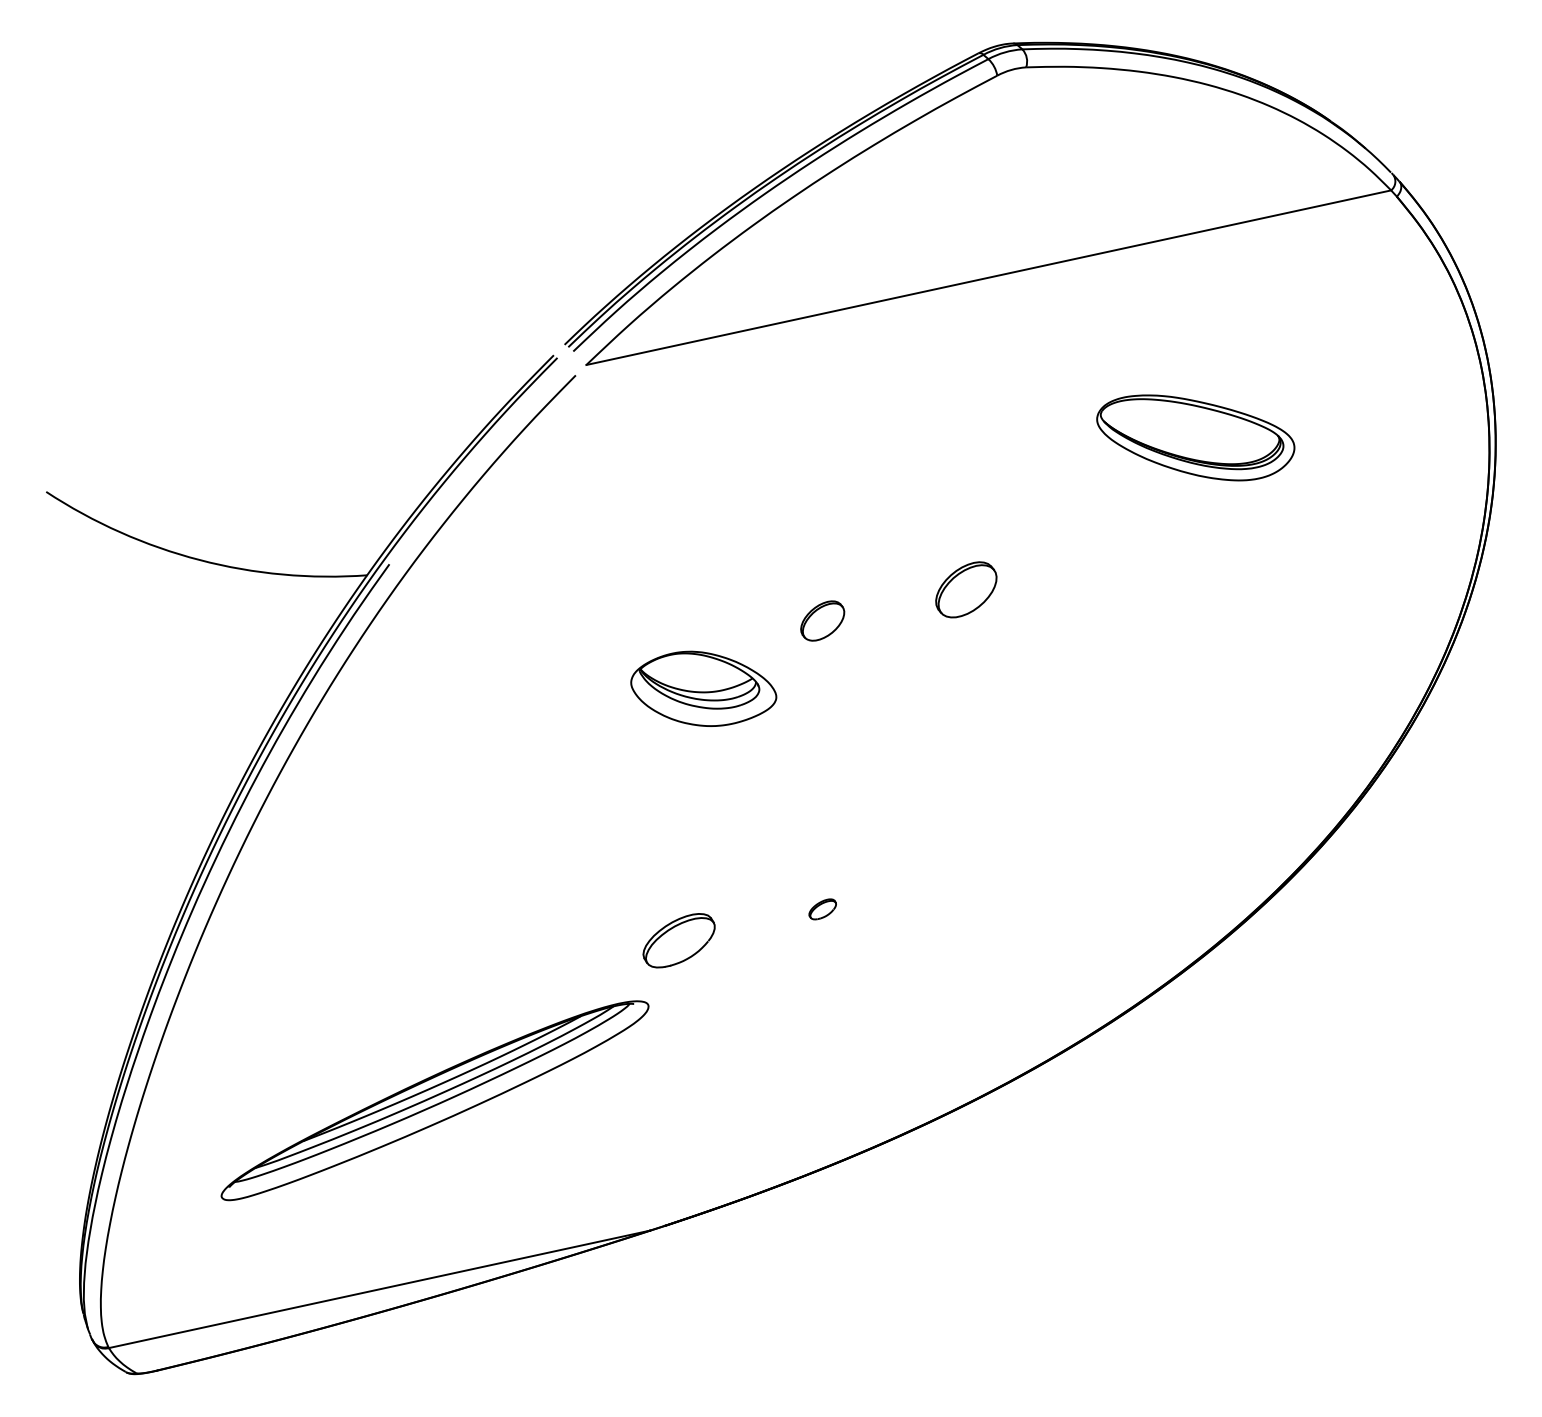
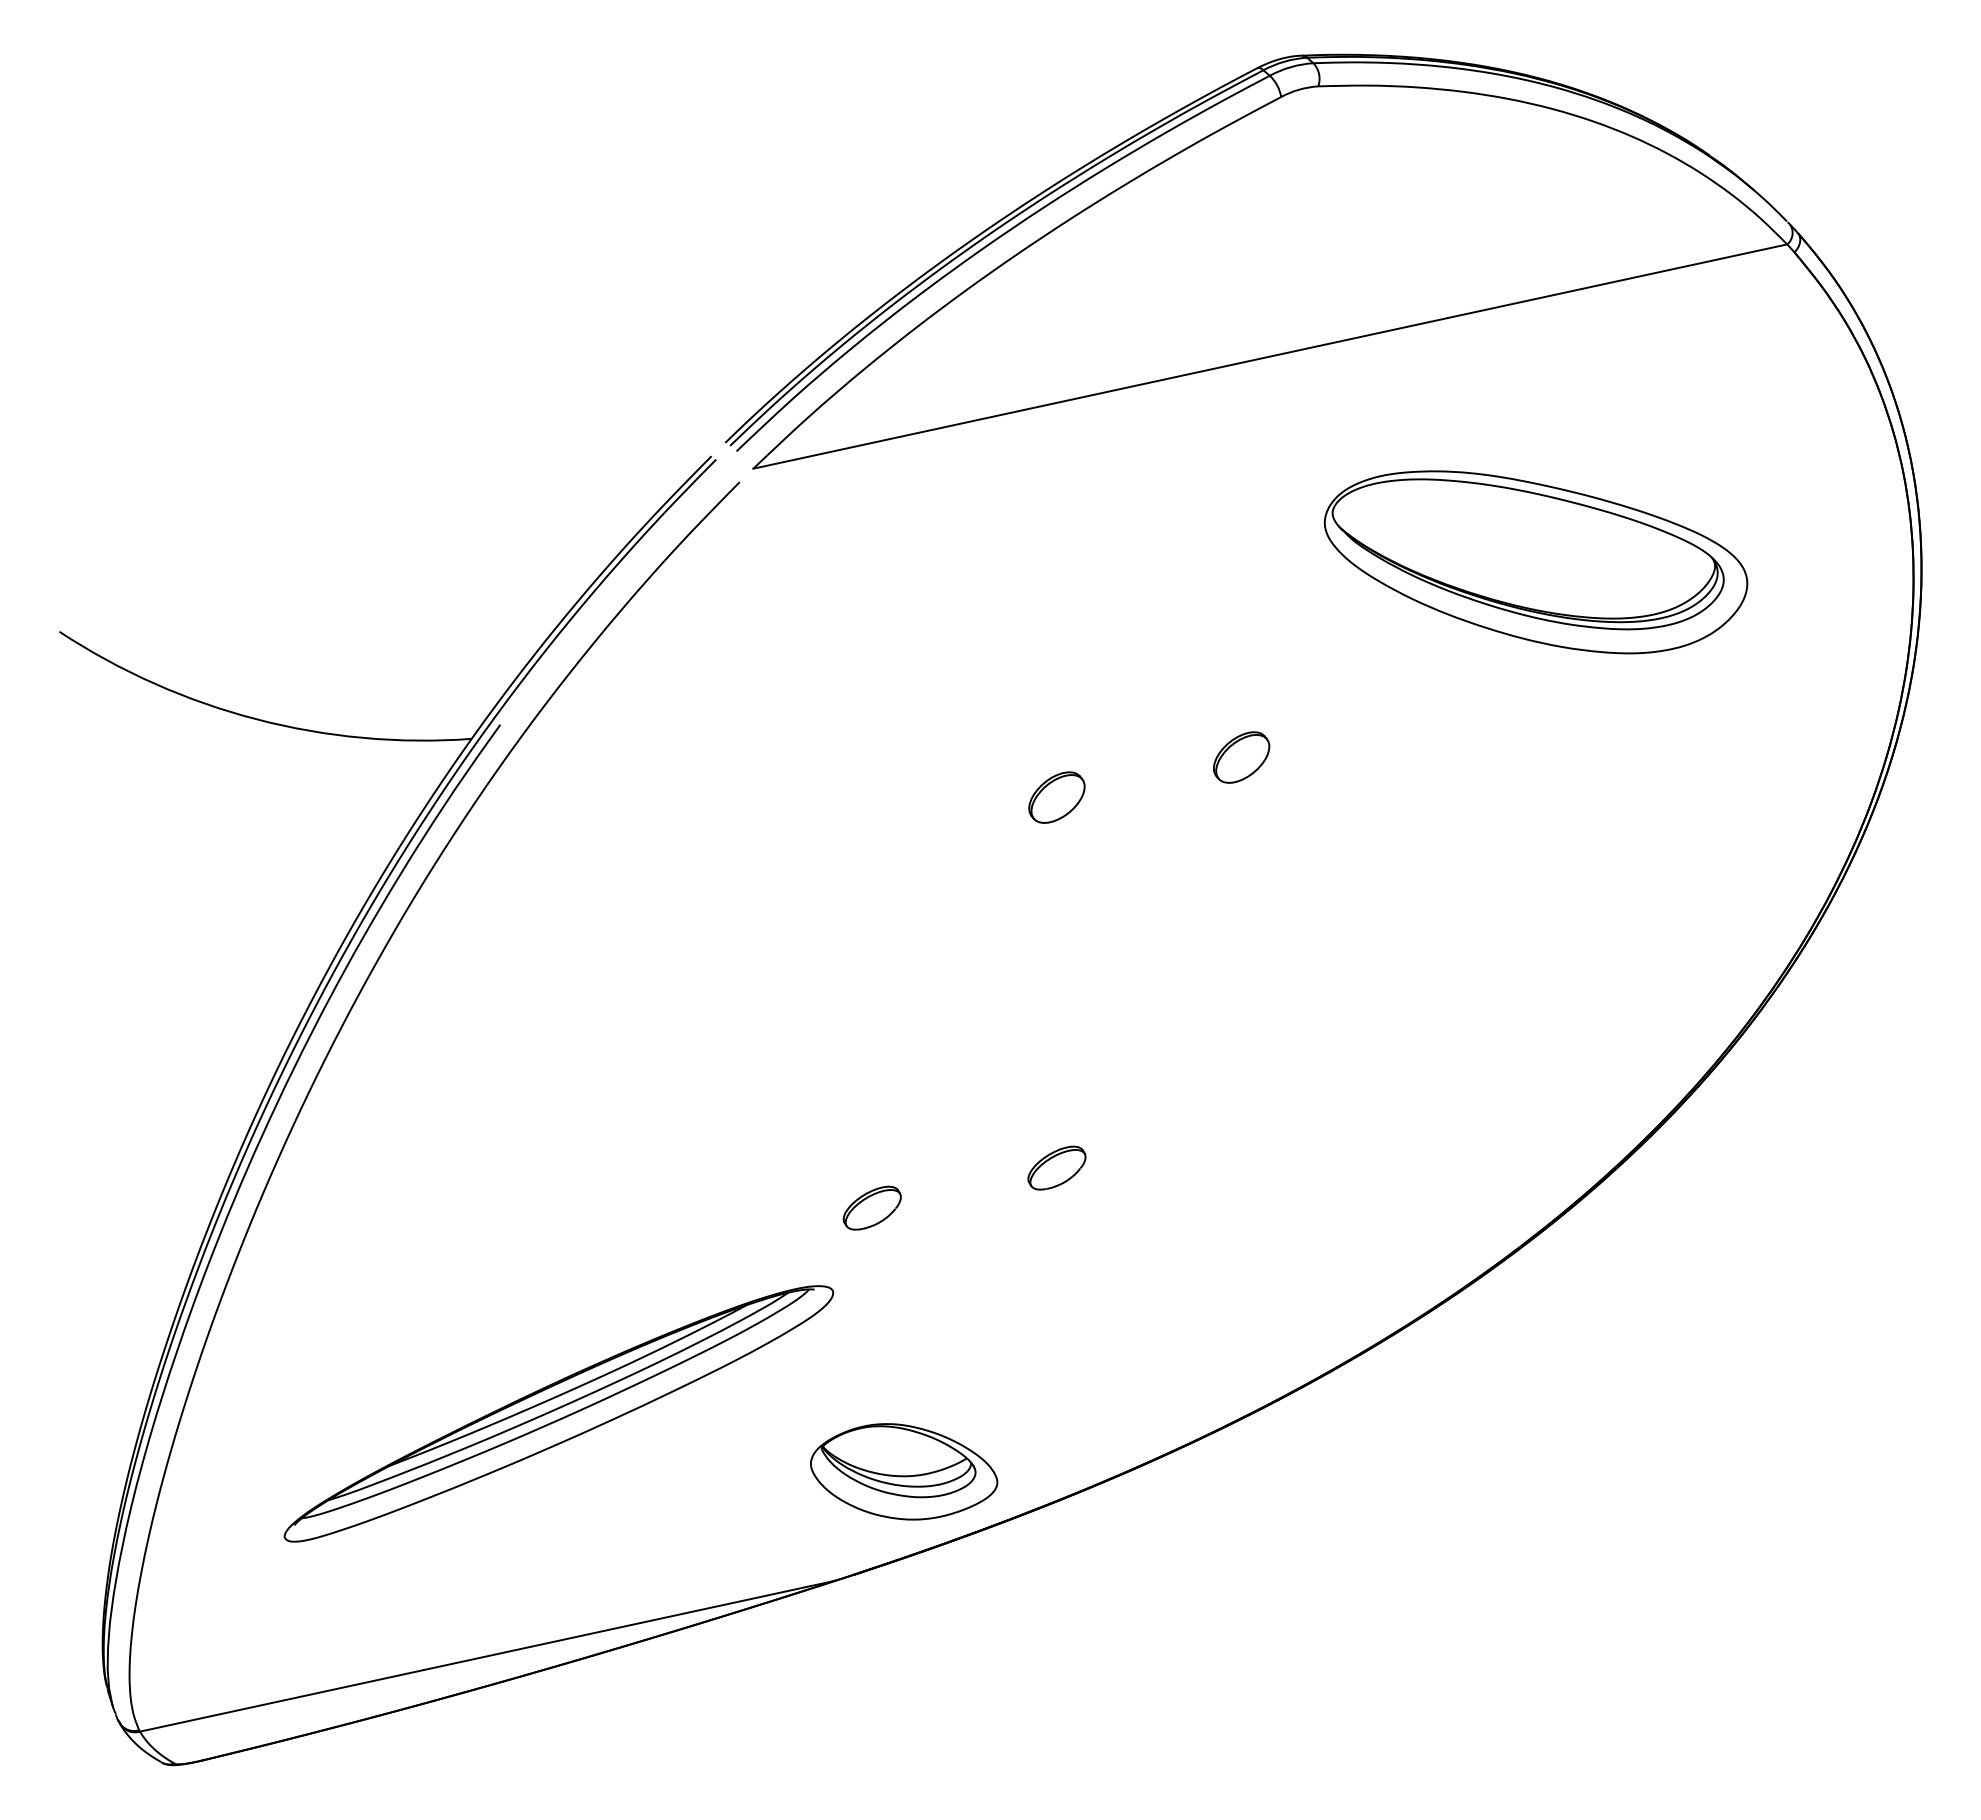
part: (1196, 438) -> (1536, 562), size x1.67
part: (966, 589) -> (1241, 757), size x0.71
part: (704, 688) -> (904, 1471), moved
part: (822, 908) -> (1056, 1167), size x1.67
part: (678, 940) -> (871, 1207), size x0.62

